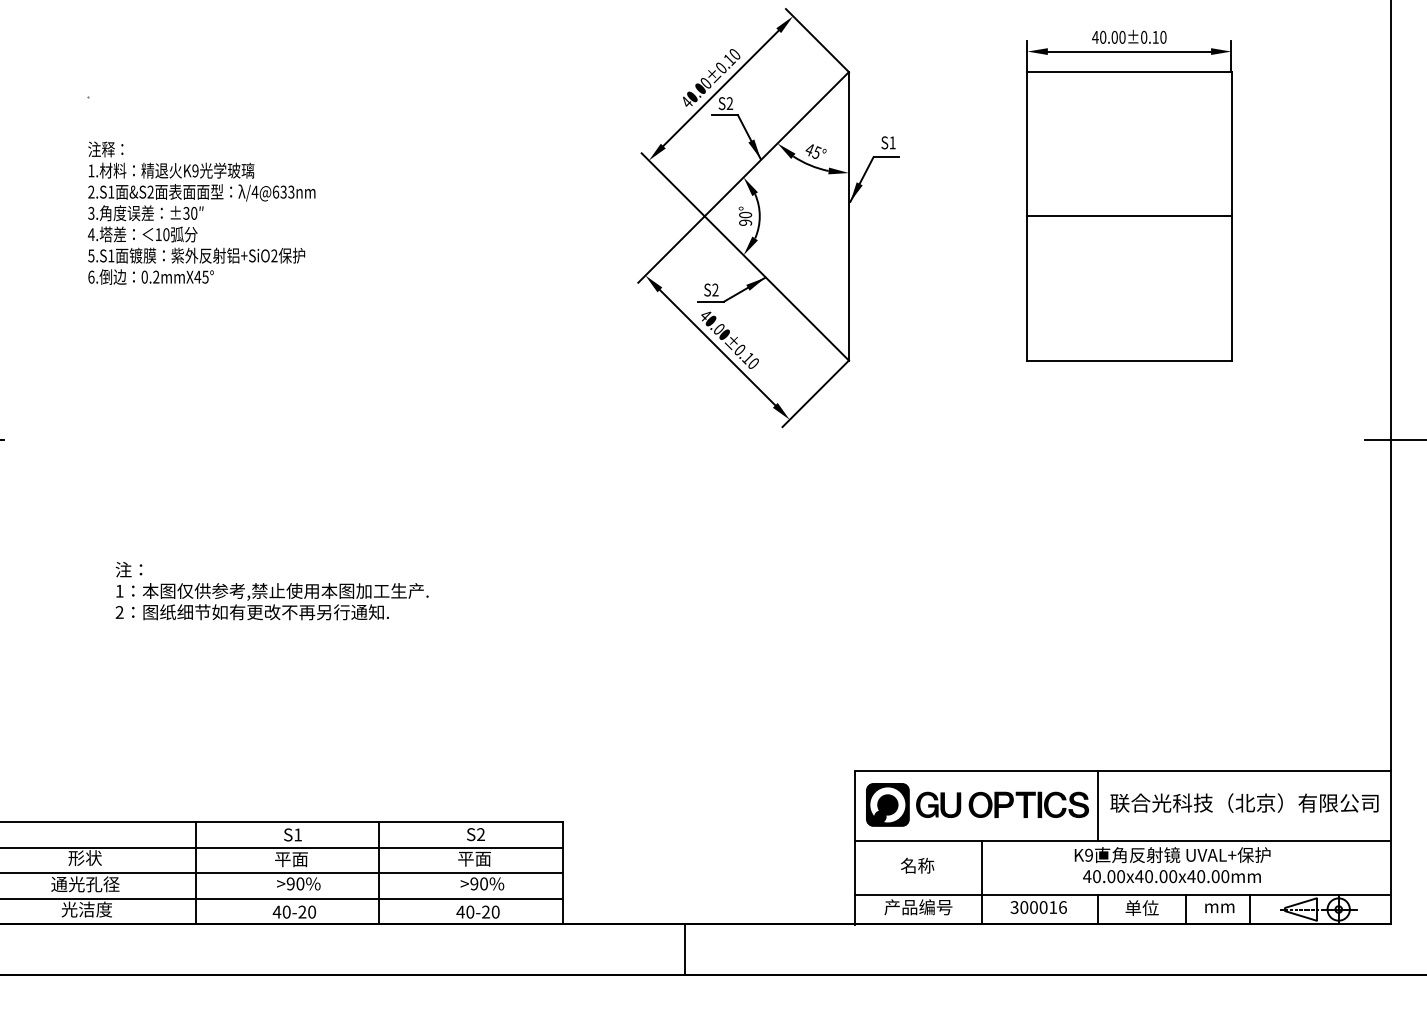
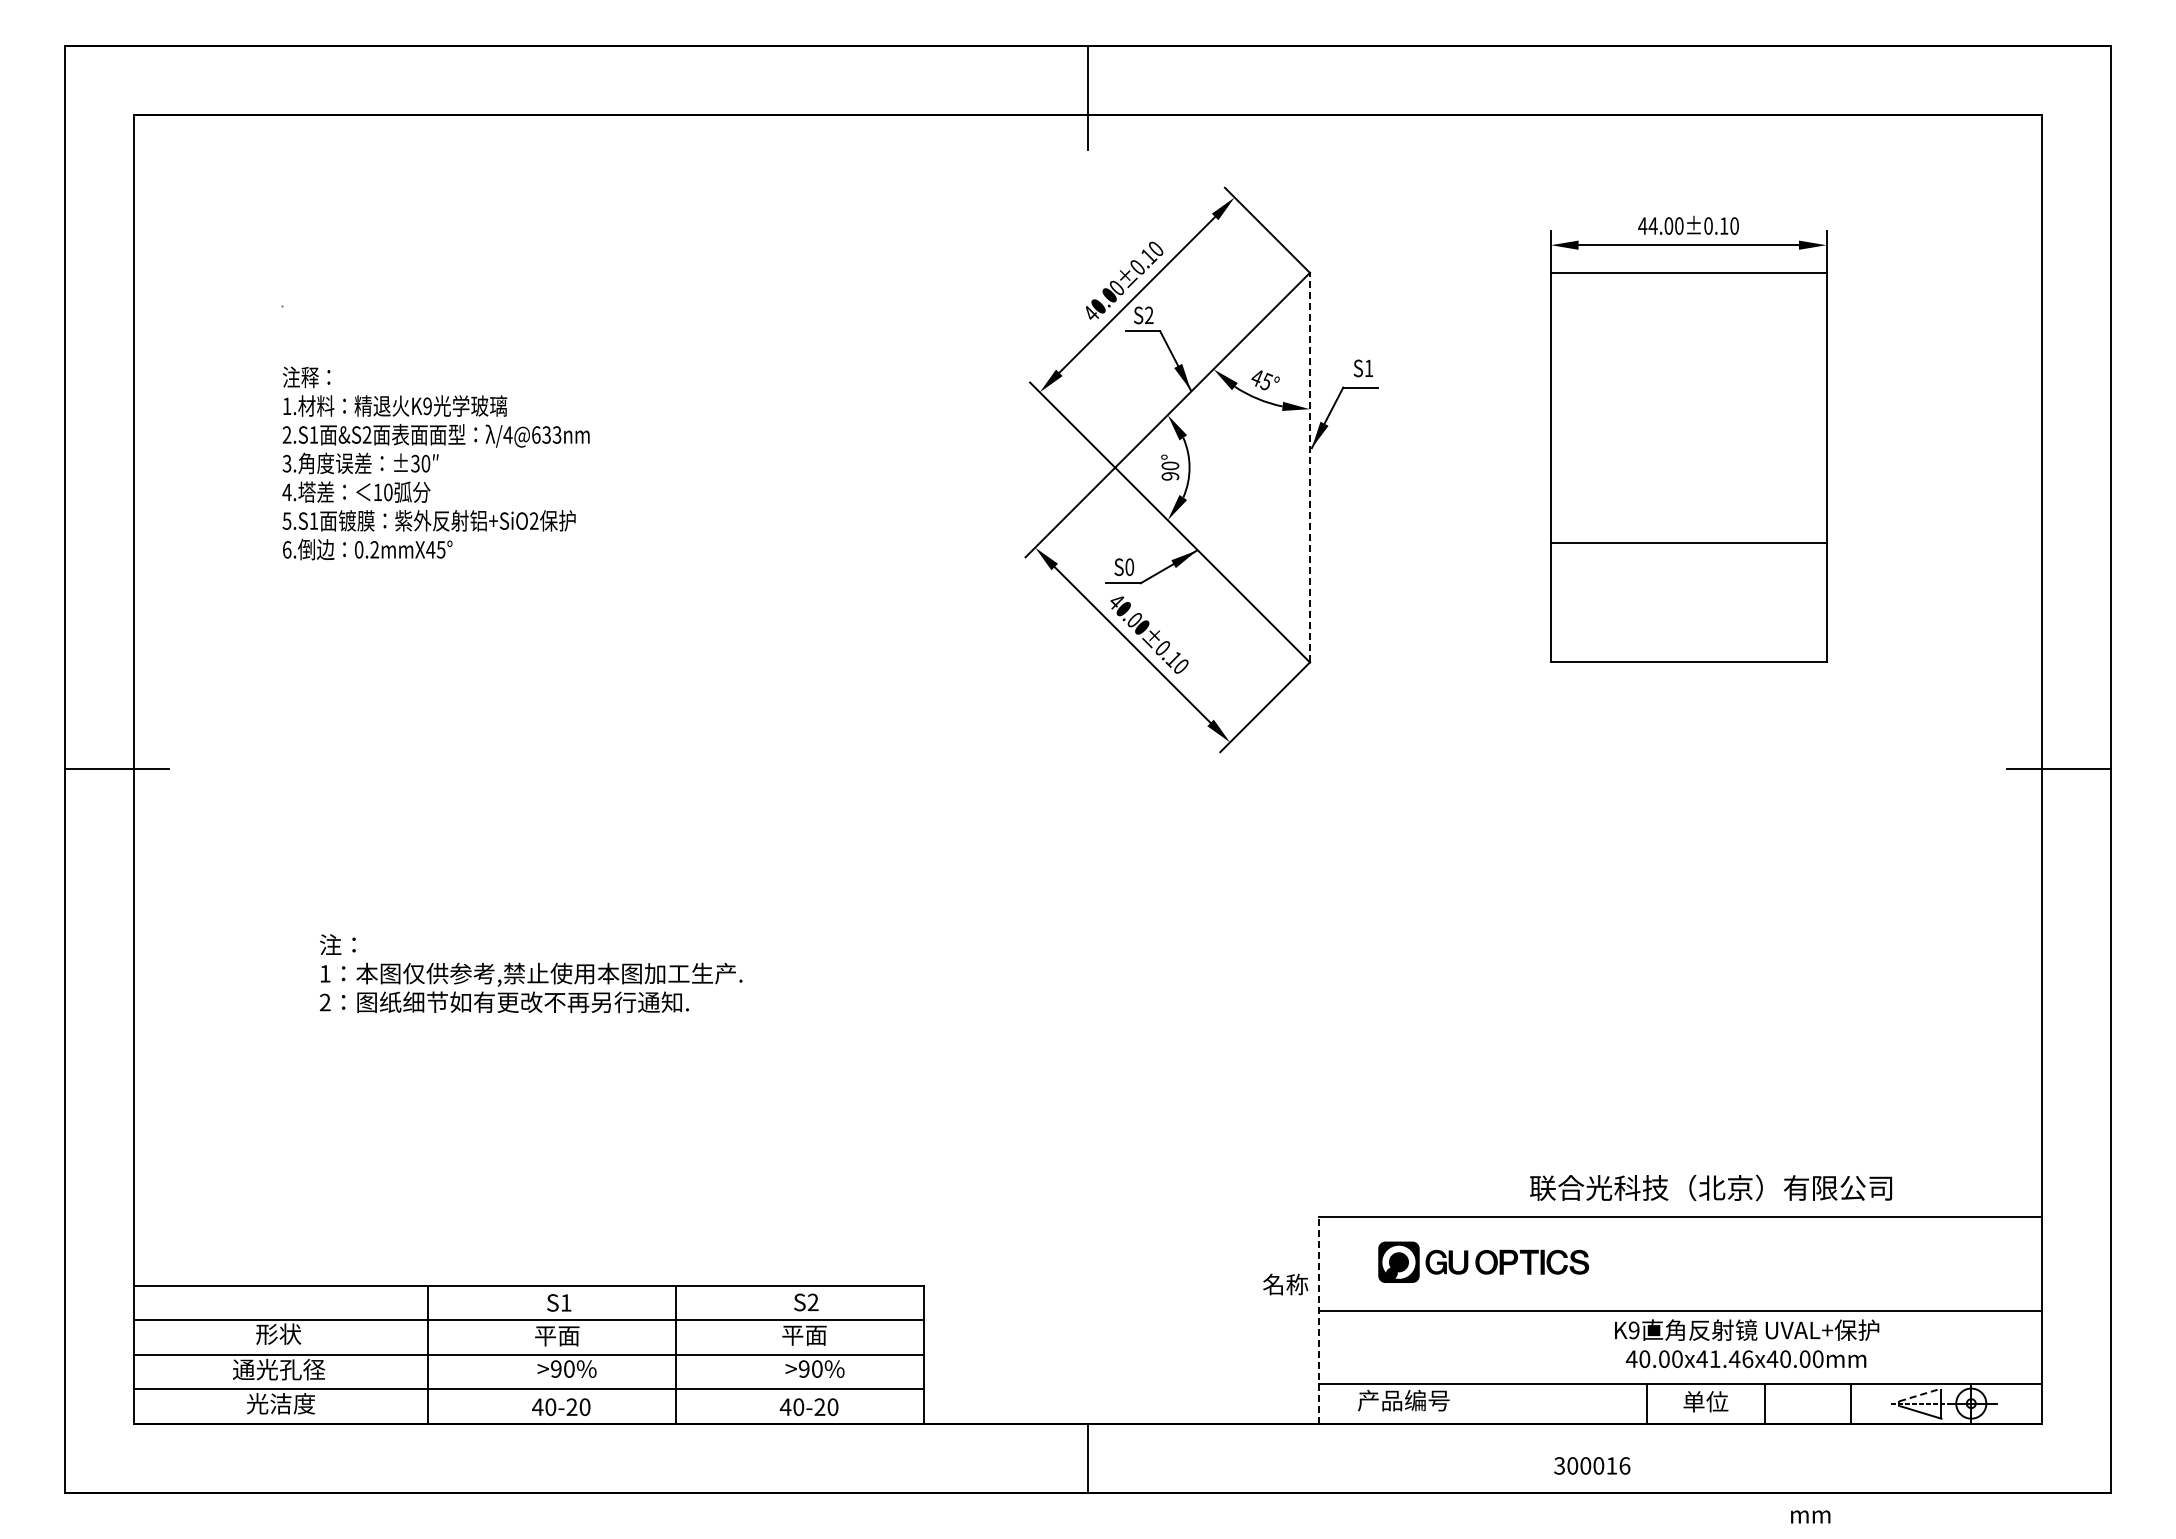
text: (1102, 36) -> (1652, 225), 40.00±0.10 -> 44.00±0.10
line: (848, 216) -> (1309, 467), solid -> dashed
line: (1129, 216) -> (1688, 542), moved
text: (715, 290) -> (1129, 567), S2 -> S0
text: (1244, 802) -> (1711, 1187), moved
part: (977, 804) -> (1483, 1261), size x0.7
line: (1098, 805) -> (1646, 1263), removed
line: (855, 847) -> (1318, 1320), solid -> dashed
text: (917, 865) -> (1285, 1284), moved
text: (1161, 876) -> (1731, 1358), ^J40.00x40.00x40.00mm -> ^J40.00x41.46x40.00mm
line: (981, 882) -> (1489, 1367), removed
line: (1301, 902) -> (1920, 1394), solid -> dashed
text: (1038, 907) -> (1592, 1465), moved
text: (1219, 907) -> (1810, 1516), moved

